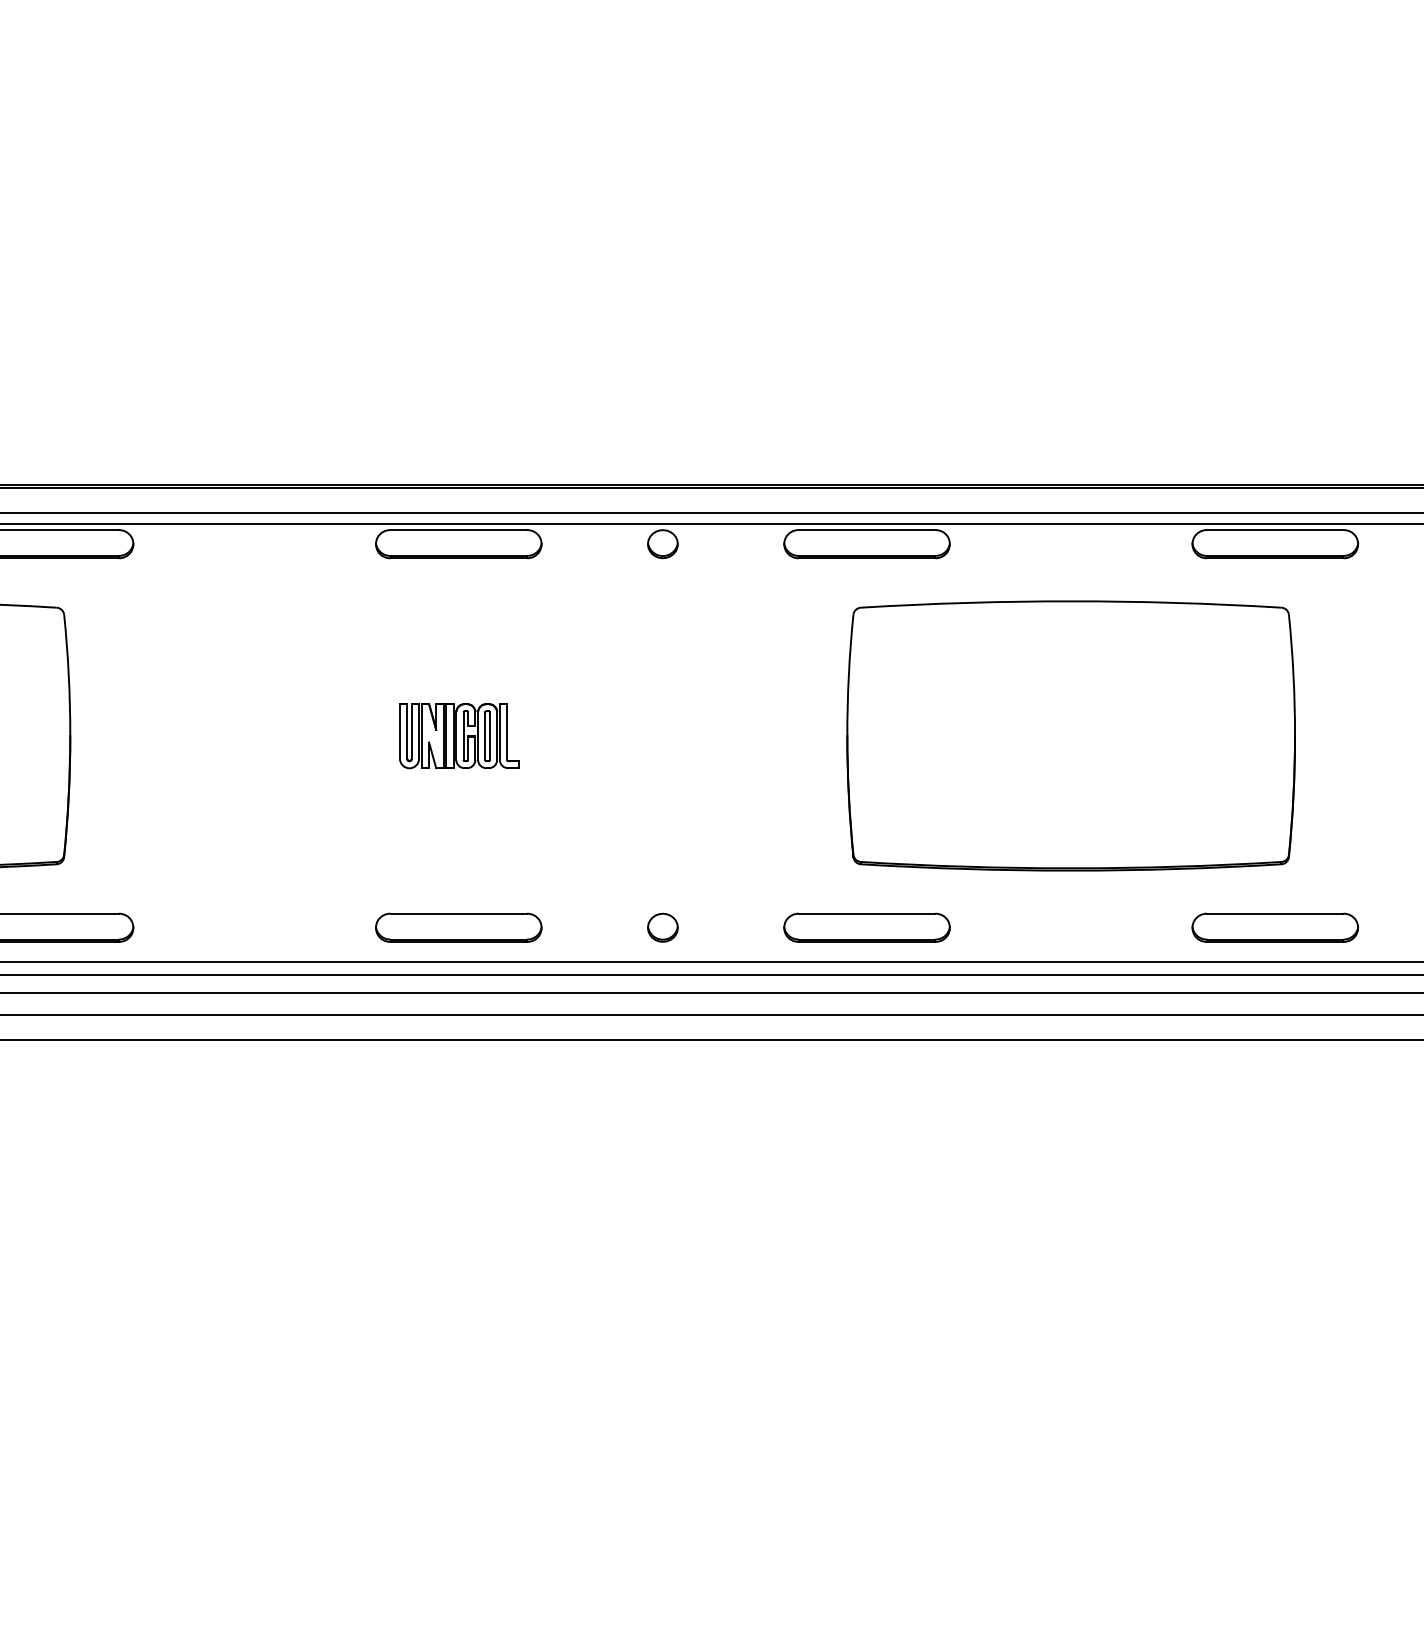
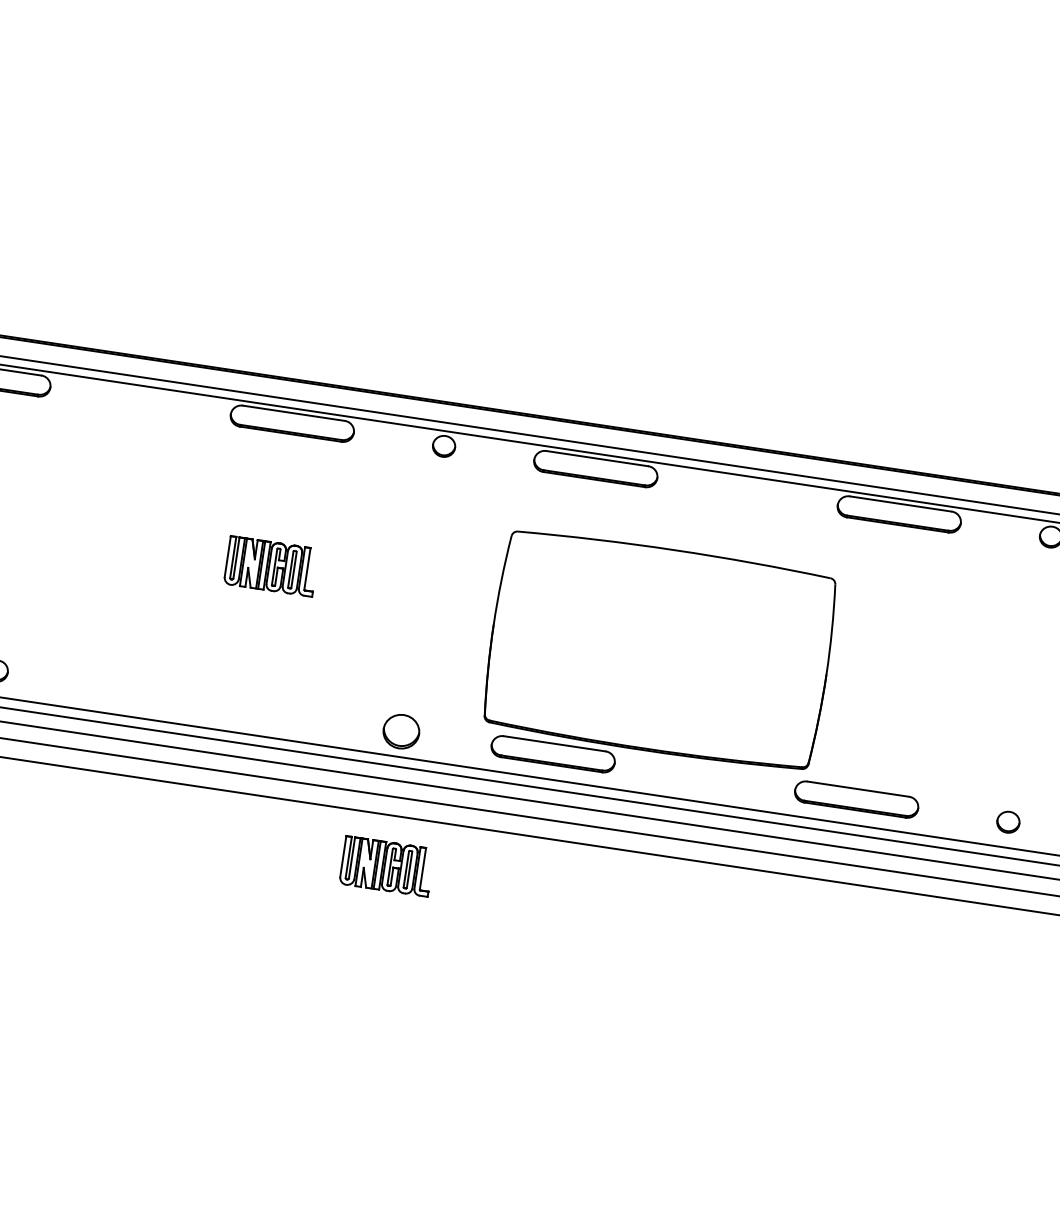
part: (1070, 735) -> (659, 649), moved
part: (458, 927) -> (249, 708), removed
part: (662, 927) -> (401, 731), size x1.6
part: (670, 1108) -> (387, 866), added

